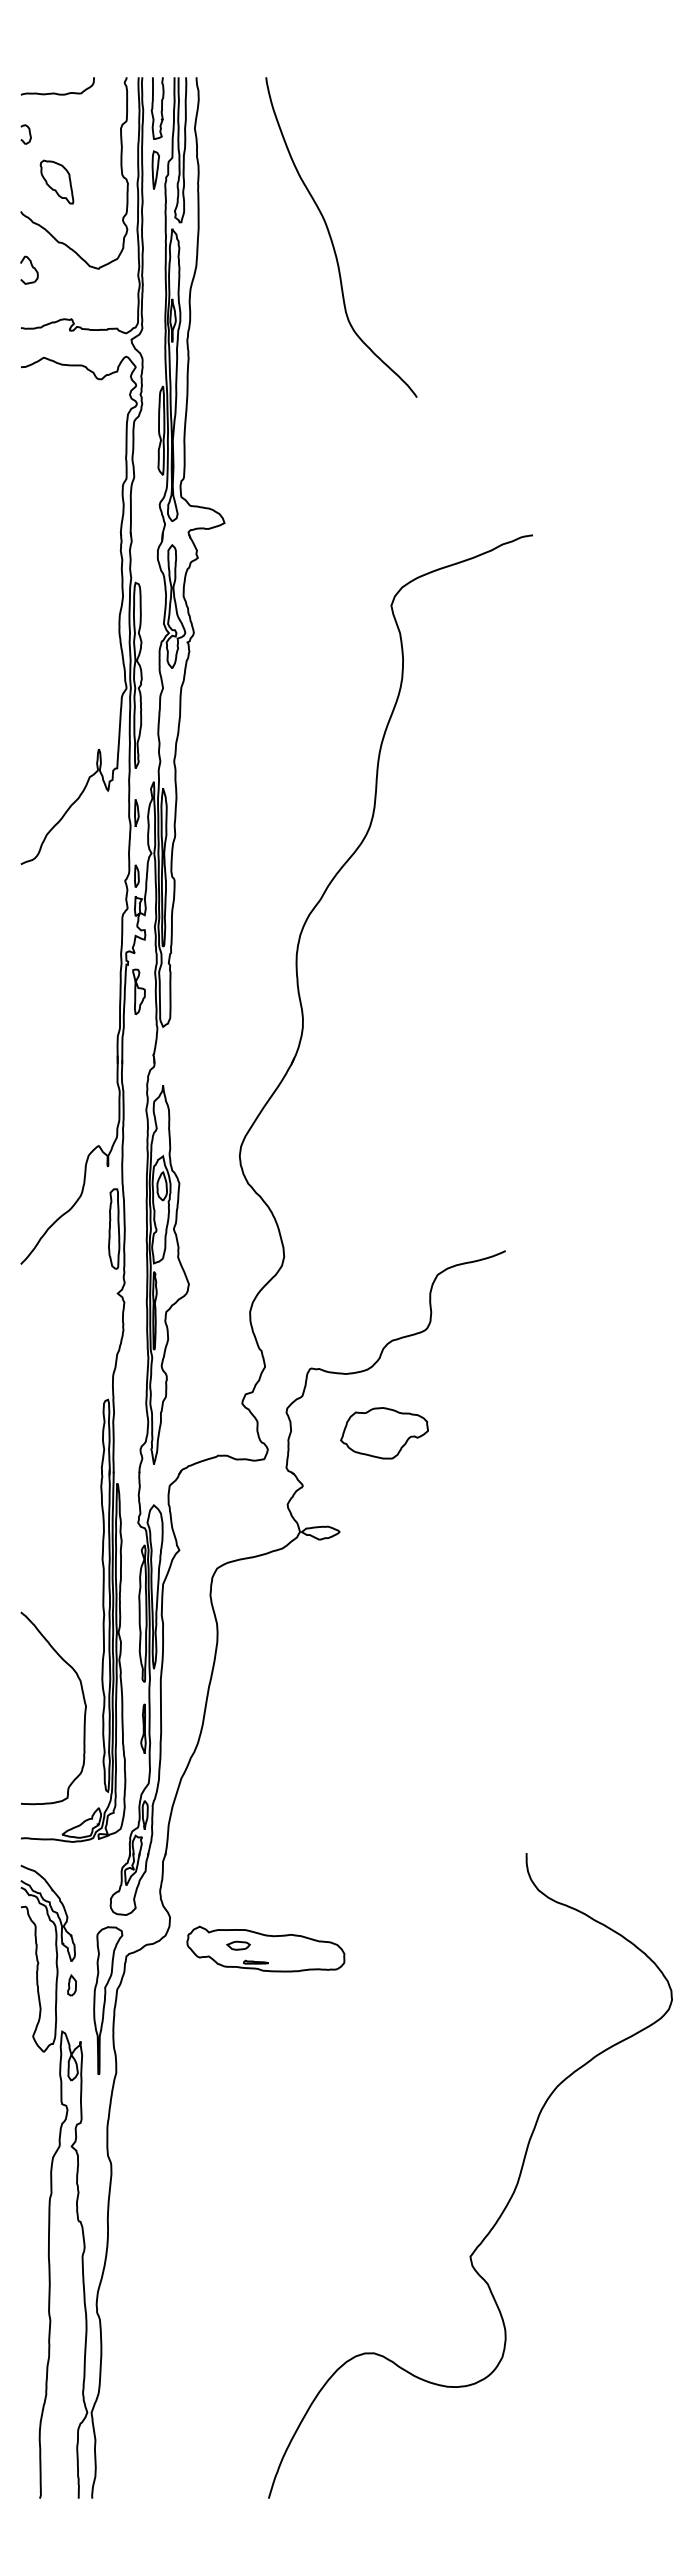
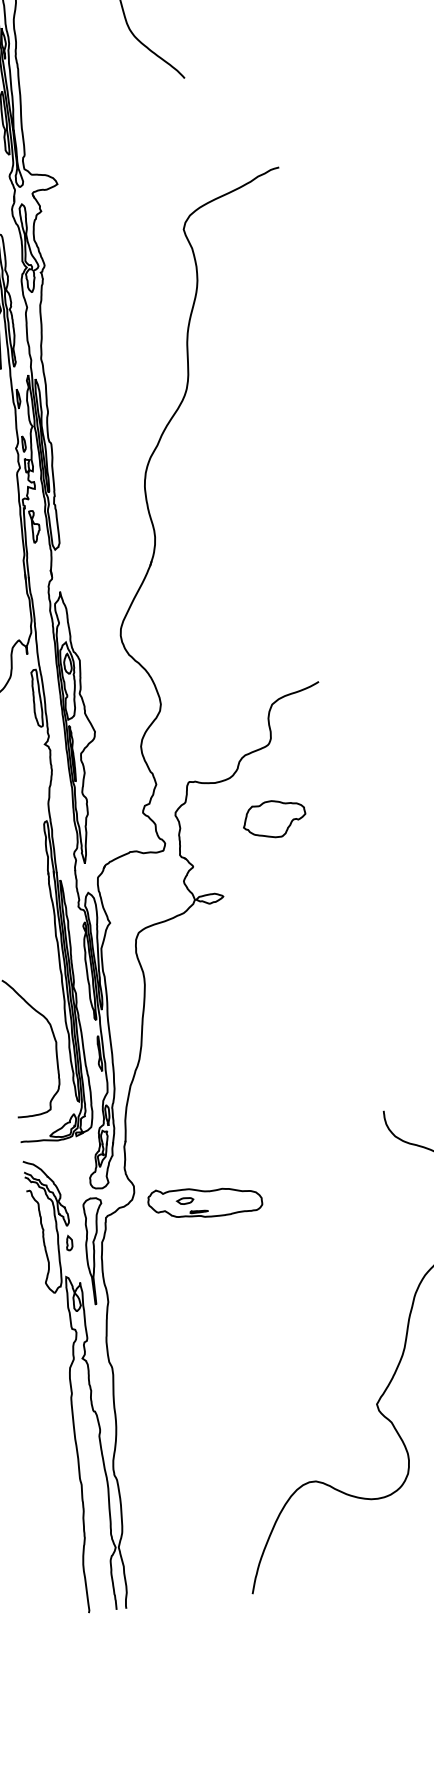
part: (384, 1433) -> (274, 819), moved

